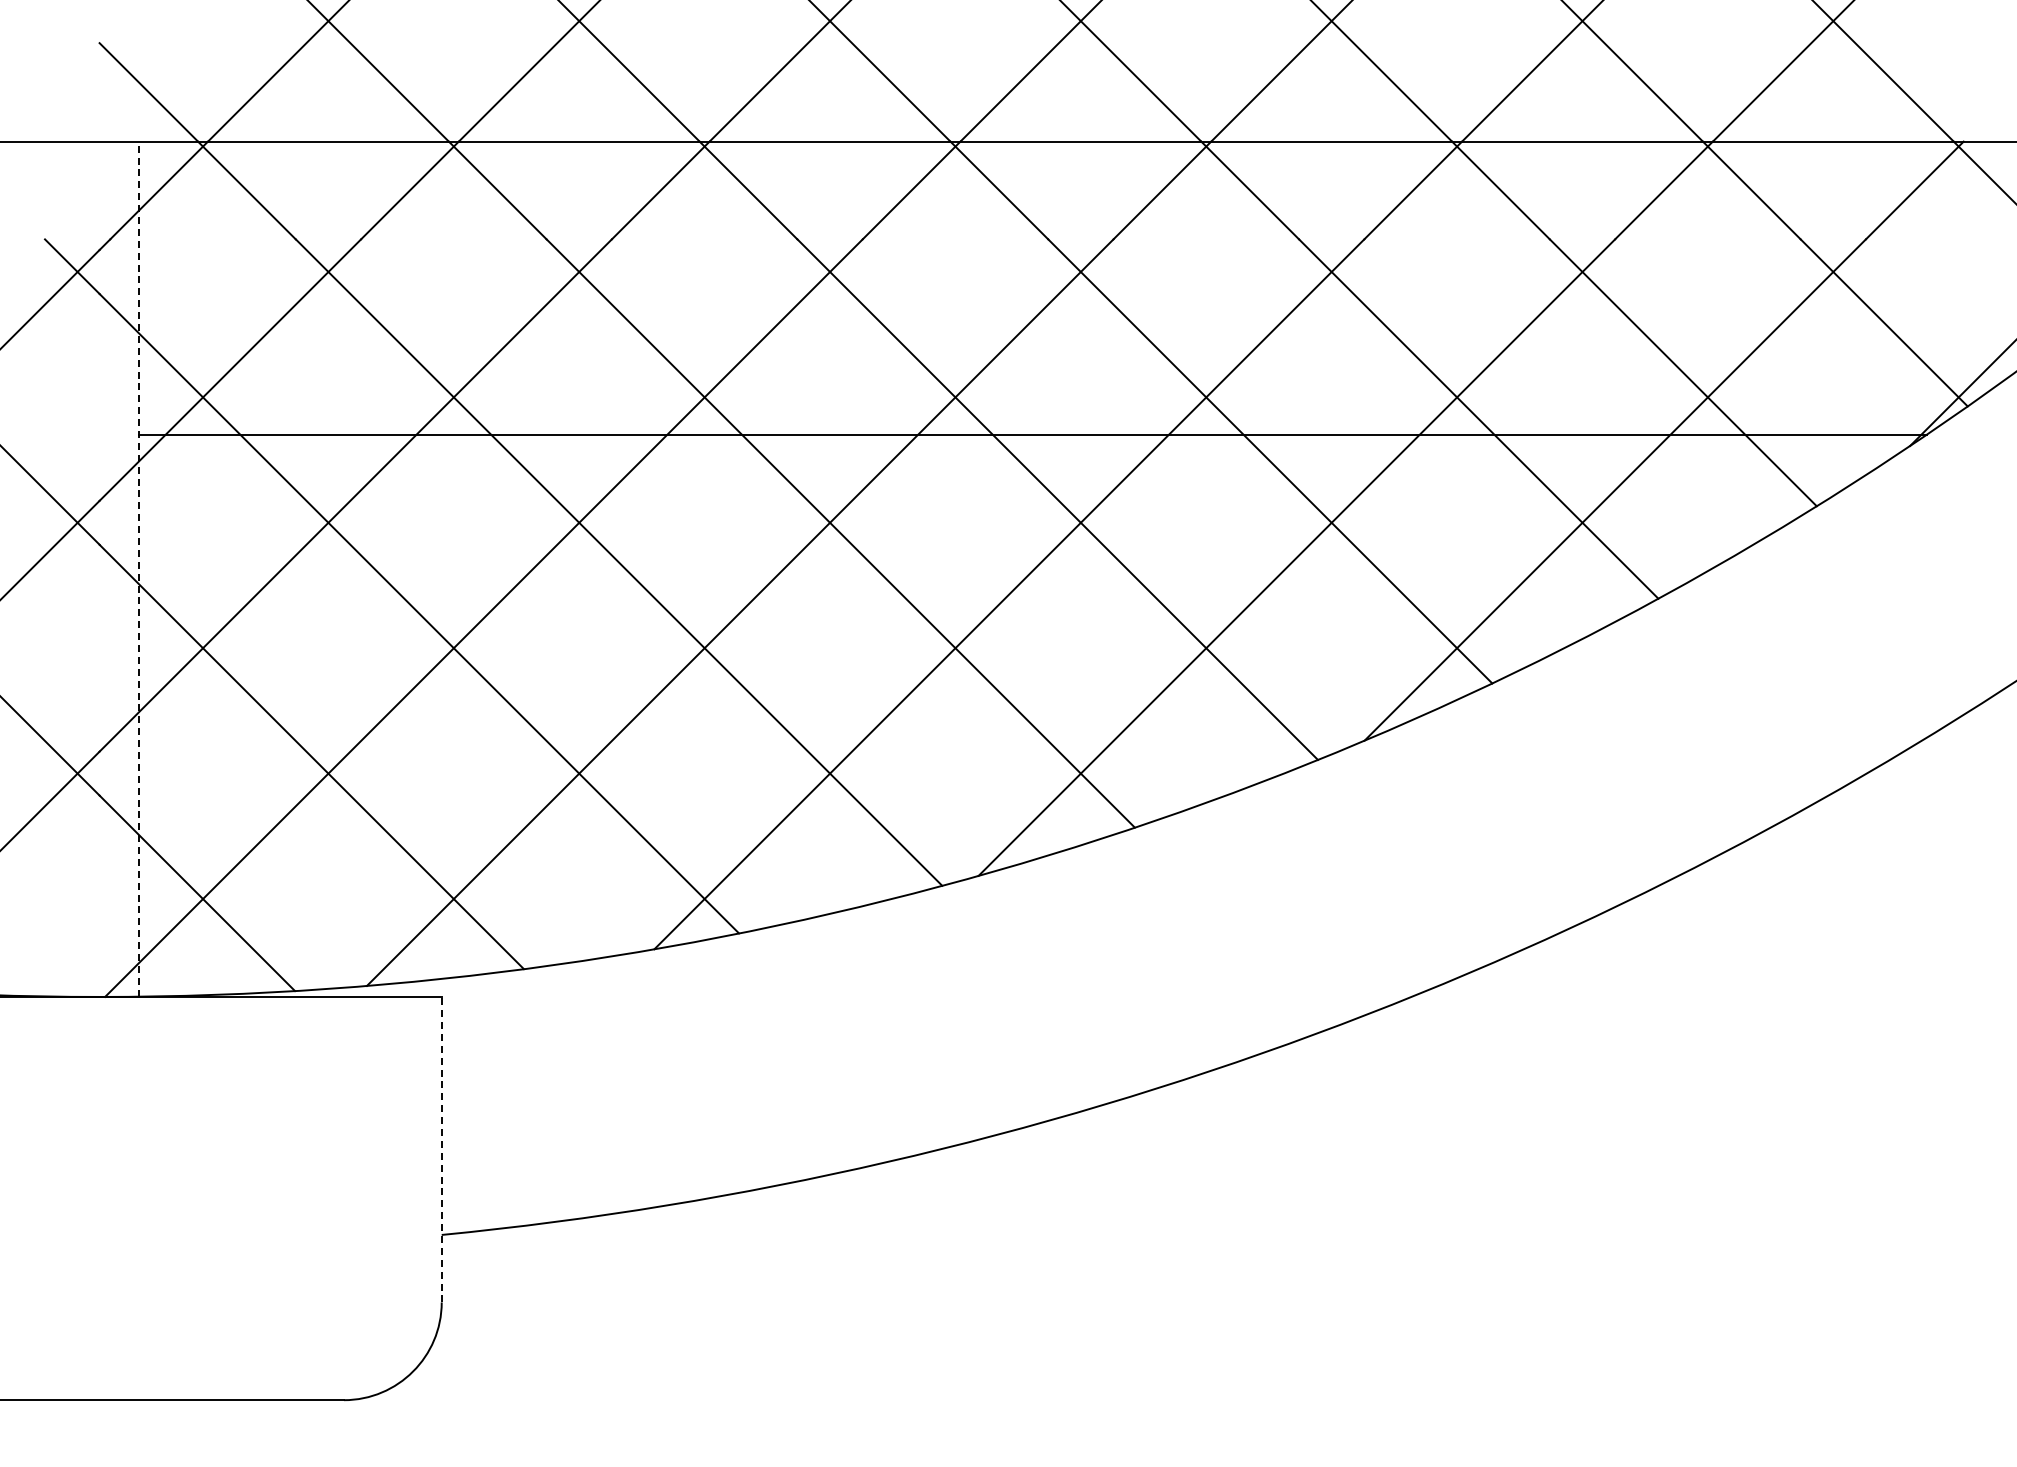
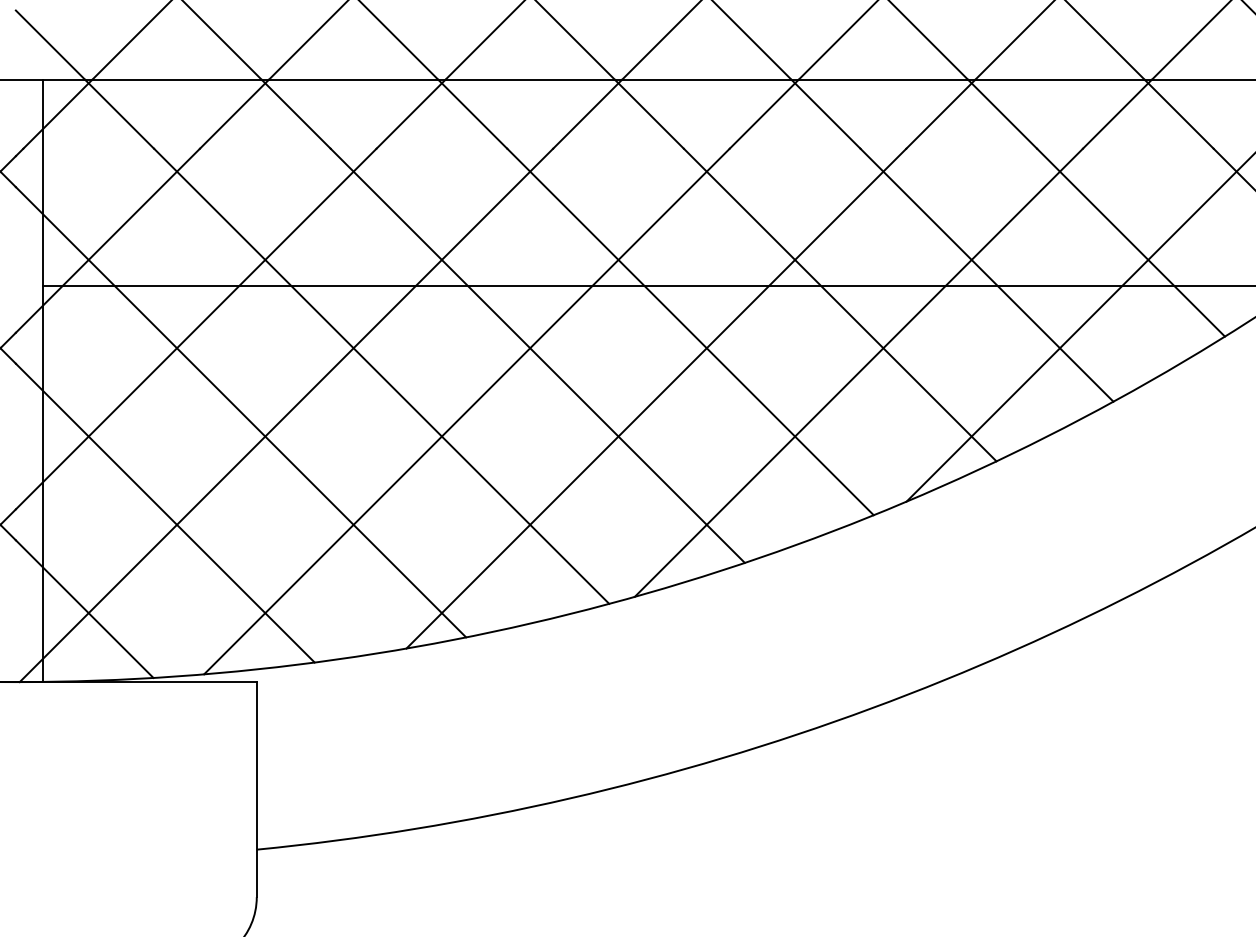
line: (138, 569) -> (43, 381), dashed -> solid
line: (441, 1149) -> (256, 789), dashed -> solid

